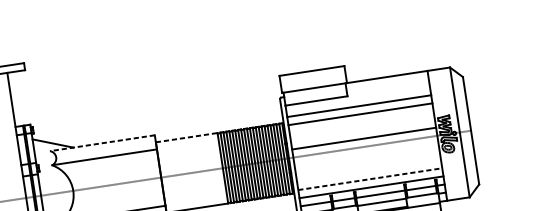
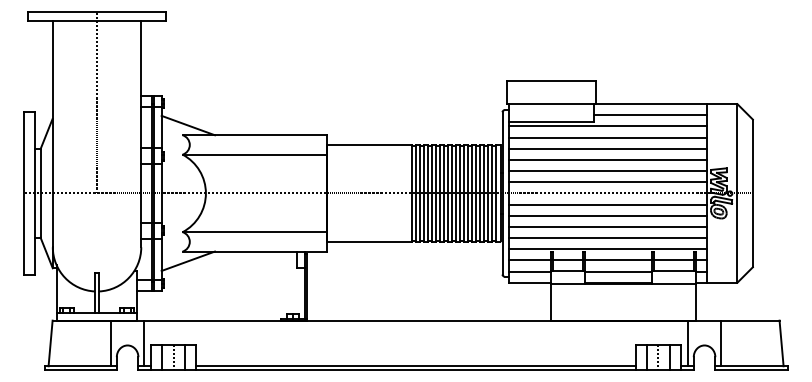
line: (387, 85) -> (649, 115), added
line: (357, 98) -> (607, 126), added
line: (361, 122) -> (607, 159), added
line: (362, 130) -> (607, 171), added
line: (186, 137) -> (369, 144), dashed -> solid
line: (102, 143) -> (254, 135), dashed -> solid
line: (366, 154) -> (607, 204), added
line: (367, 162) -> (607, 215), added
line: (368, 170) -> (607, 226), added
line: (370, 179) -> (607, 238), dashed -> solid

